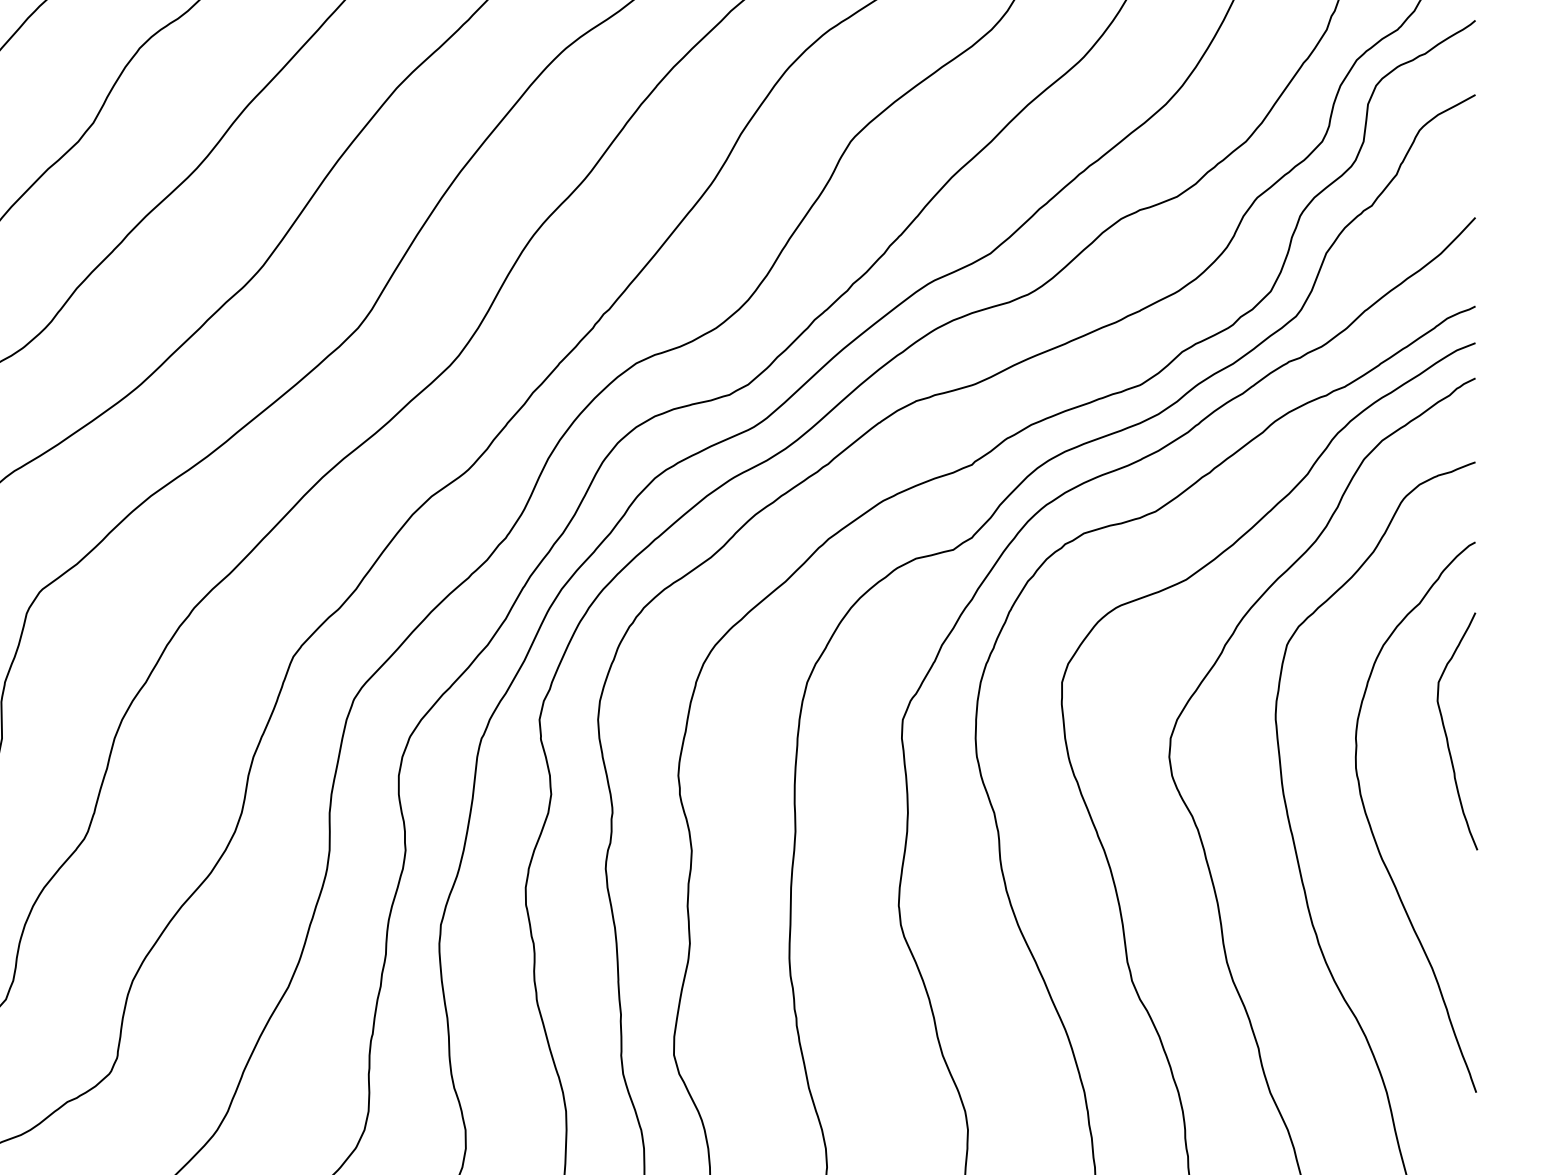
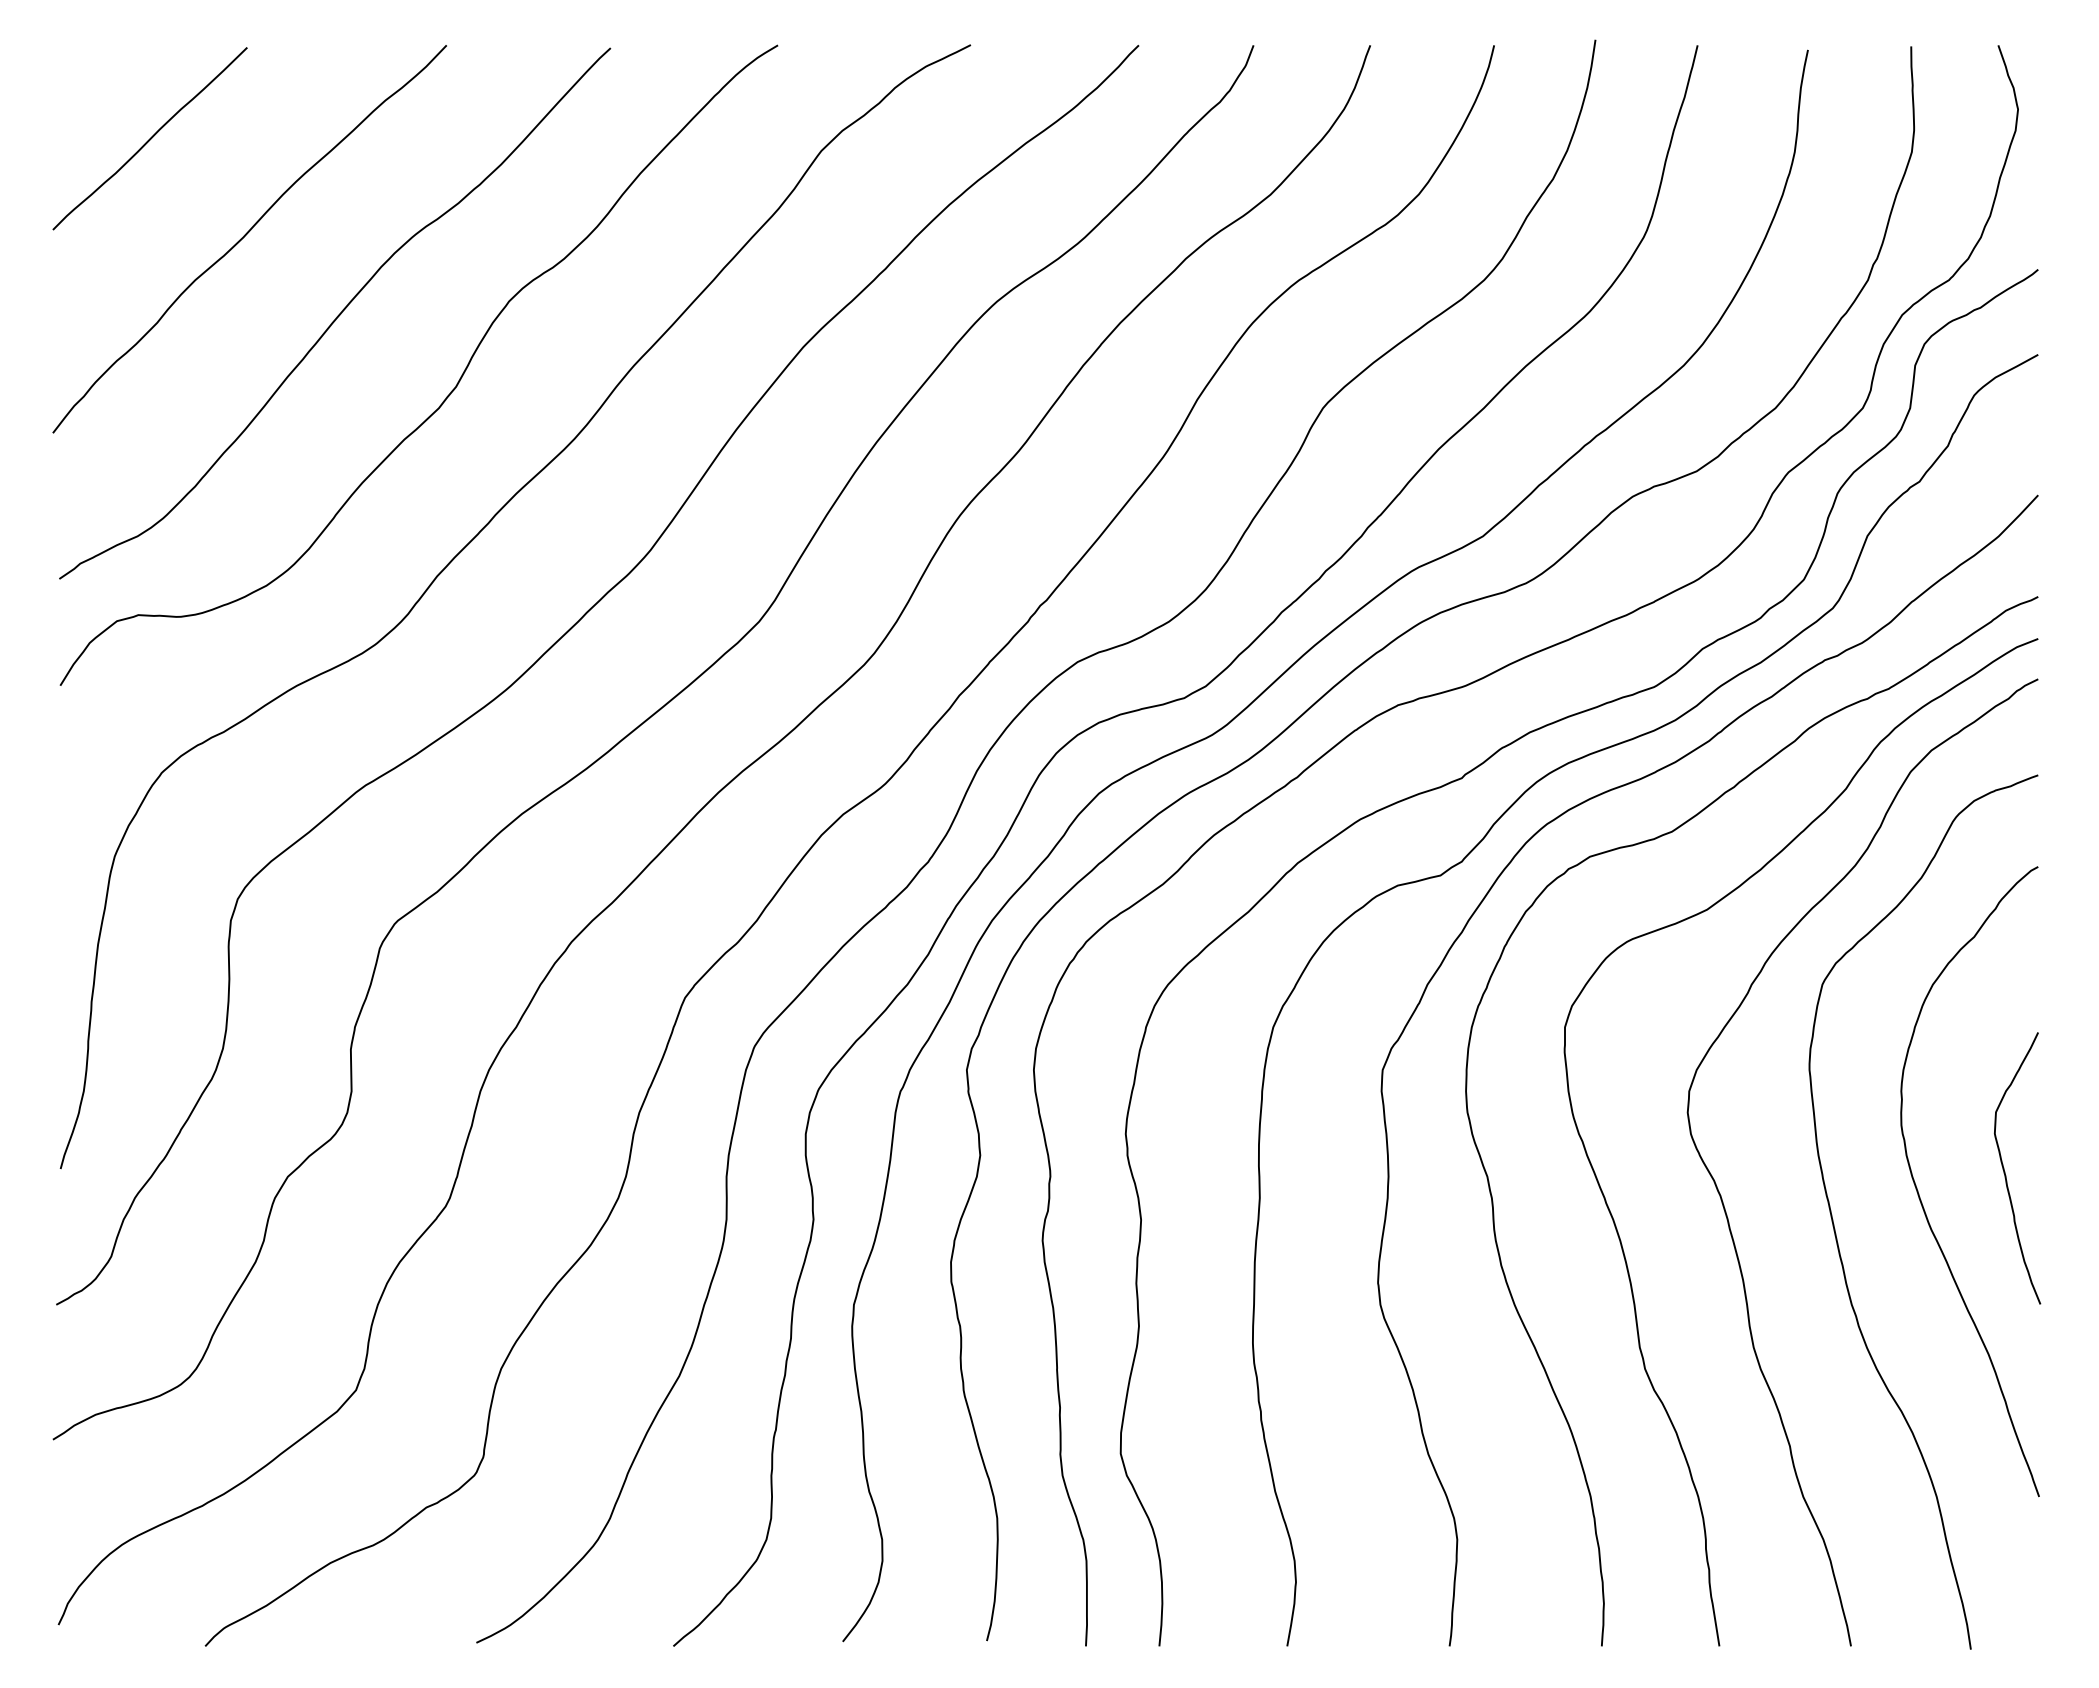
curve: (1446, 734) -> (2005, 1171), moved

